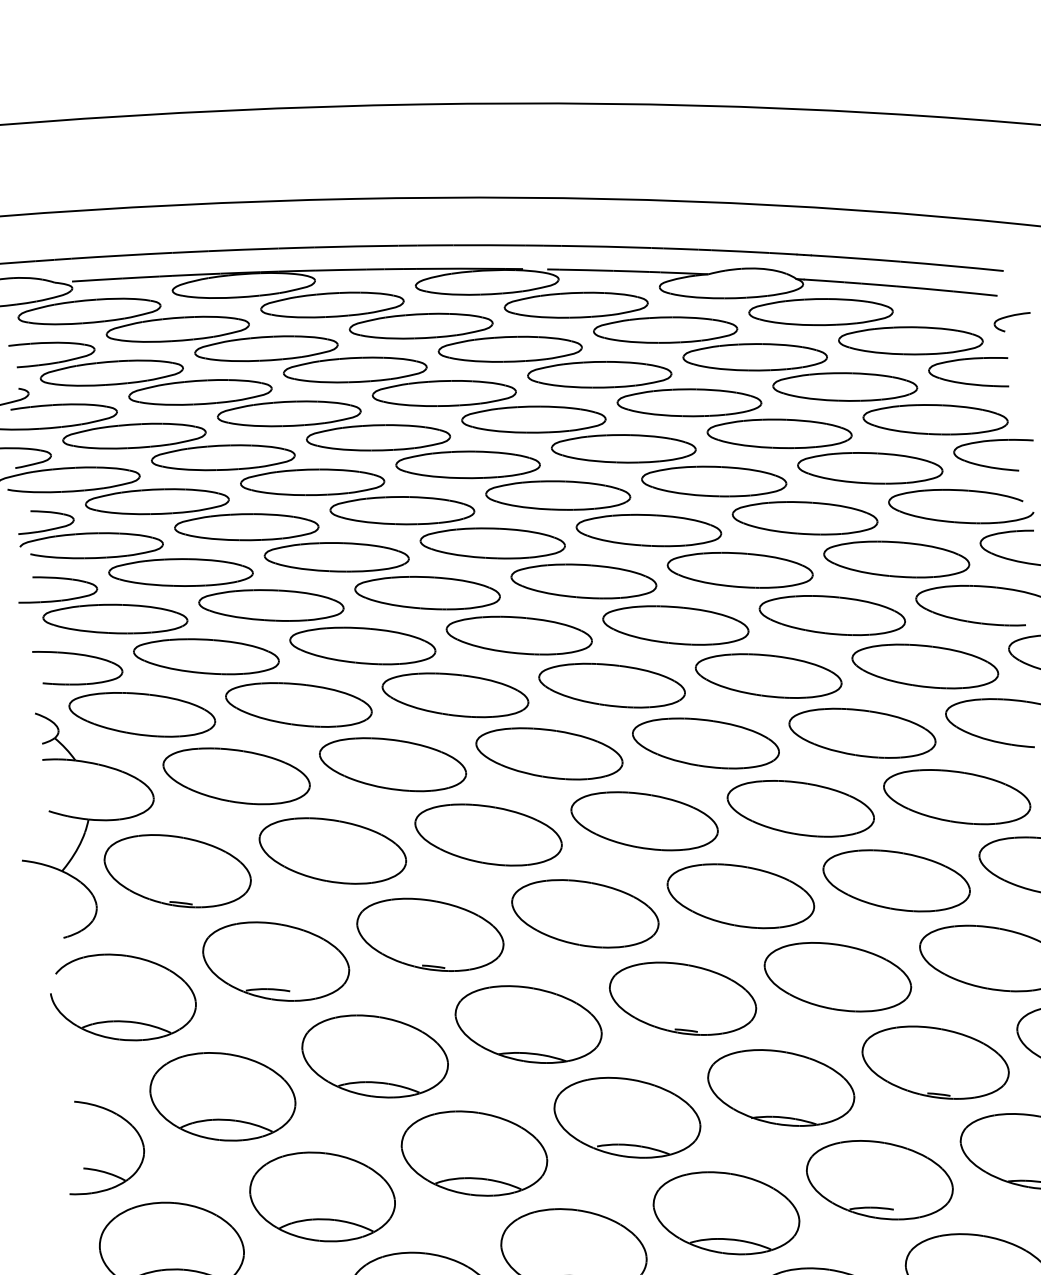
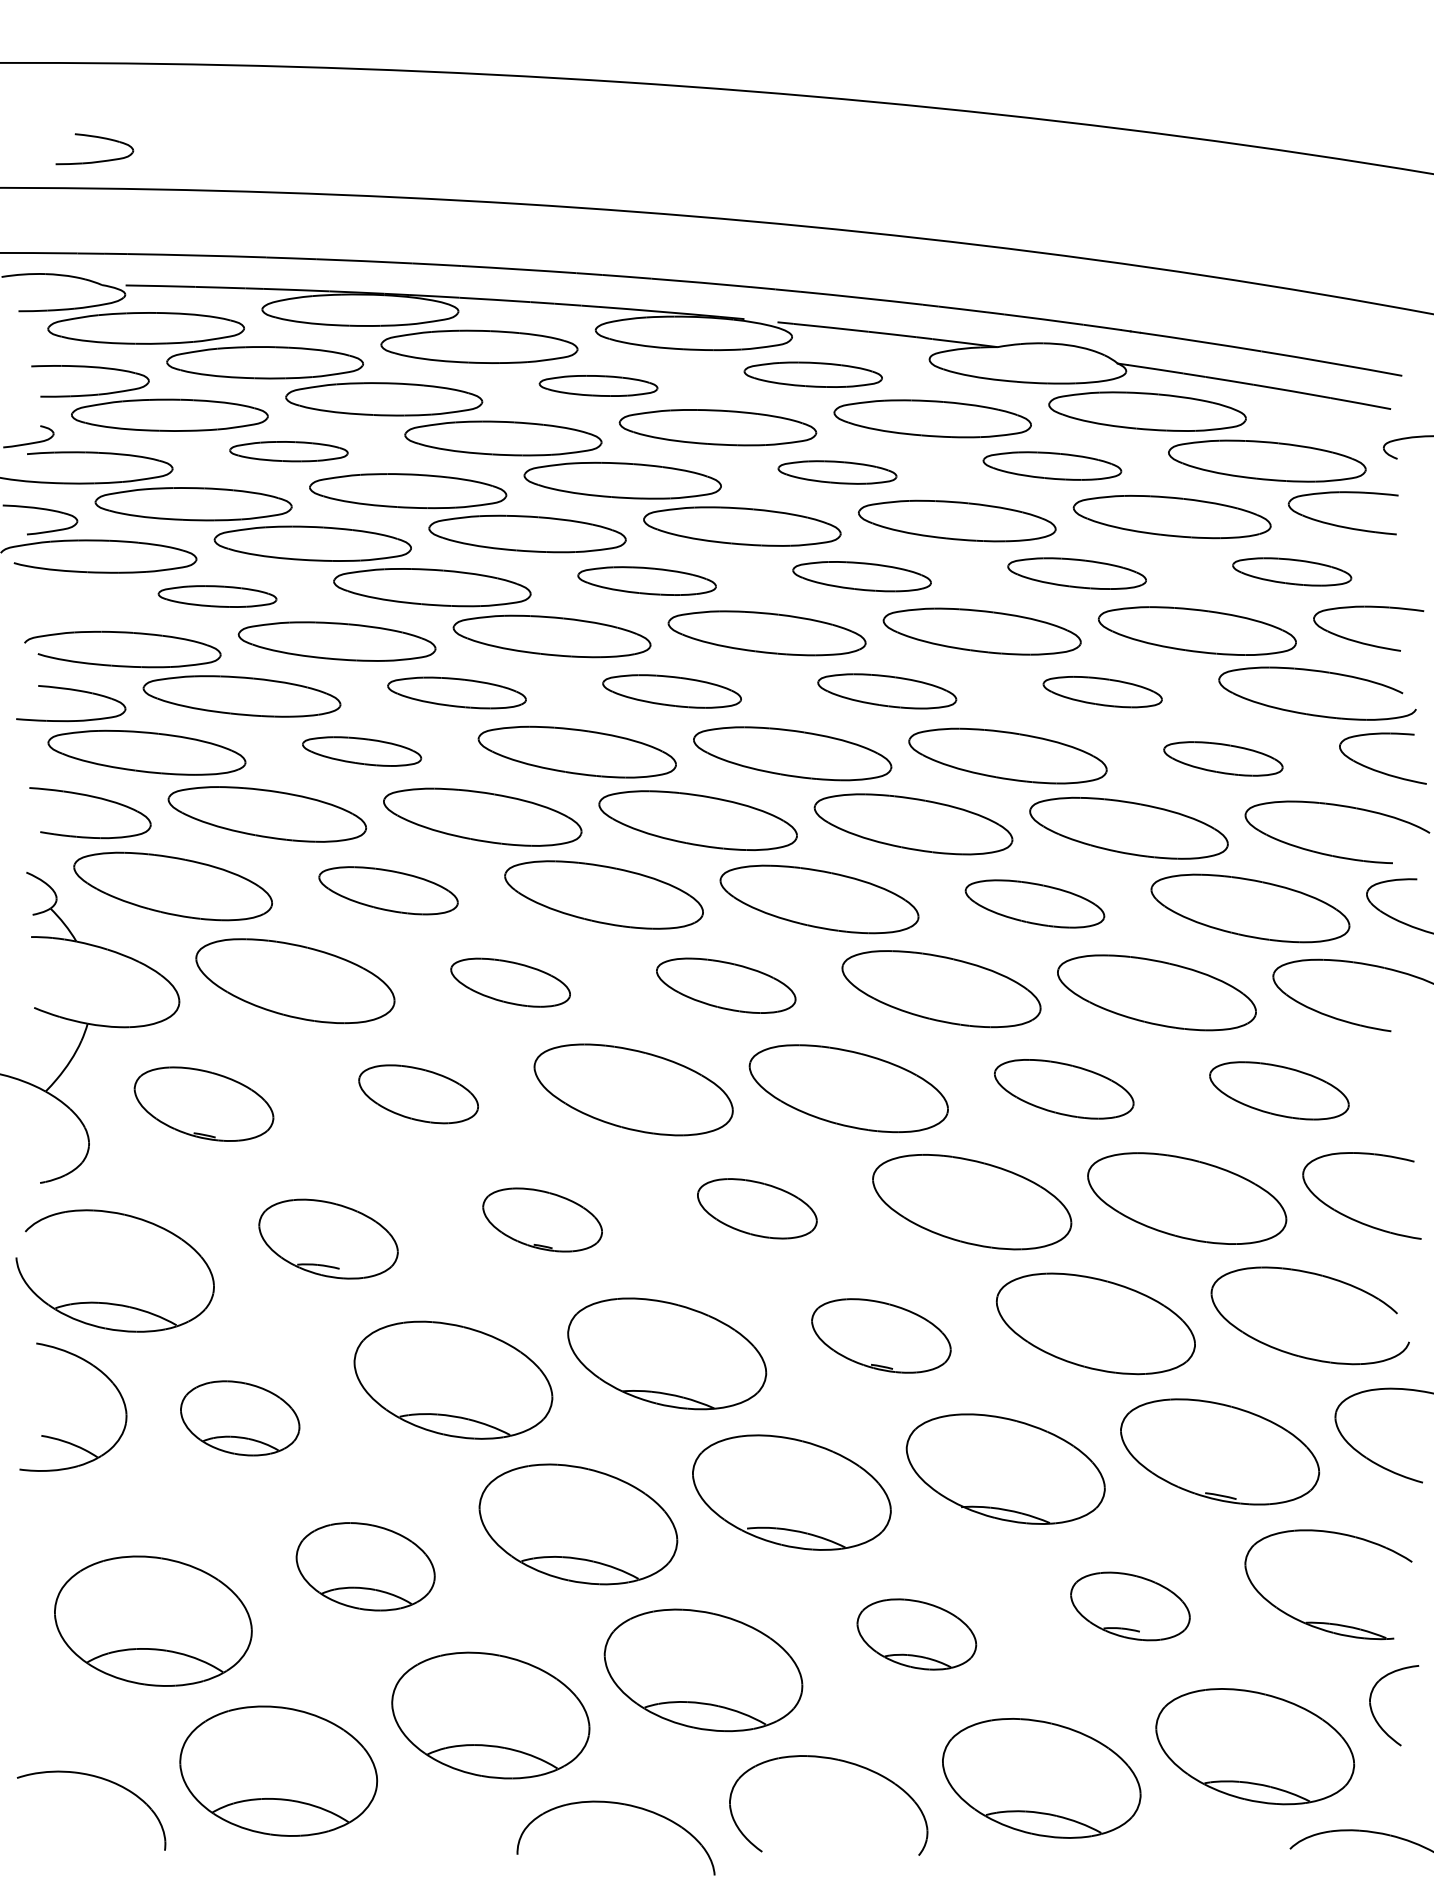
part: (576, 305) -> (813, 374), size x0.7
part: (421, 325) -> (598, 385), size x0.6
part: (755, 356) -> (1052, 465), size x0.7
part: (599, 374) -> (837, 472), size x0.6
part: (200, 392) -> (288, 451), size x0.6
part: (935, 419) -> (1291, 571), size x0.6
part: (779, 433) -> (1076, 573), size x0.7
part: (623, 448) -> (861, 576), size x0.7
part: (467, 464) -> (646, 580), size x0.7
part: (157, 501) -> (217, 596), size x0.6
part: (47, 512) -> (98, 138), moved
part: (805, 517) -> (1102, 691), size x0.6
part: (648, 530) -> (886, 691), size x0.7
part: (492, 543) -> (671, 691), size x0.7
part: (336, 557) -> (456, 692), size x0.7
part: (896, 559) -> (1223, 758), size x0.6
part: (270, 605) -> (361, 751), size x0.6
part: (768, 675) -> (1034, 903), size x0.7
part: (298, 704) -> (388, 890), size x0.7
part: (549, 753) -> (726, 985), size x0.7
part: (392, 764) -> (510, 982), size x0.6
part: (957, 796) -> (1279, 1090), size x0.7
part: (801, 808) -> (1064, 1089), size x0.7
part: (332, 851) -> (418, 1094), size x0.6
part: (177, 870) -> (203, 1103), size x0.7
part: (585, 913) -> (757, 1208), size x0.6
part: (430, 934) -> (542, 1219), size x0.6
part: (276, 960) -> (328, 1238), size x0.7
part: (683, 998) -> (881, 1335), size x0.7
part: (222, 1096) -> (239, 1418), size x0.6
part: (98, 1169) -> (62, 1439), moved
part: (879, 1180) -> (1130, 1606), size x0.6
part: (322, 1196) -> (365, 1566), size x0.7
part: (726, 1213) -> (916, 1634), size x0.6

